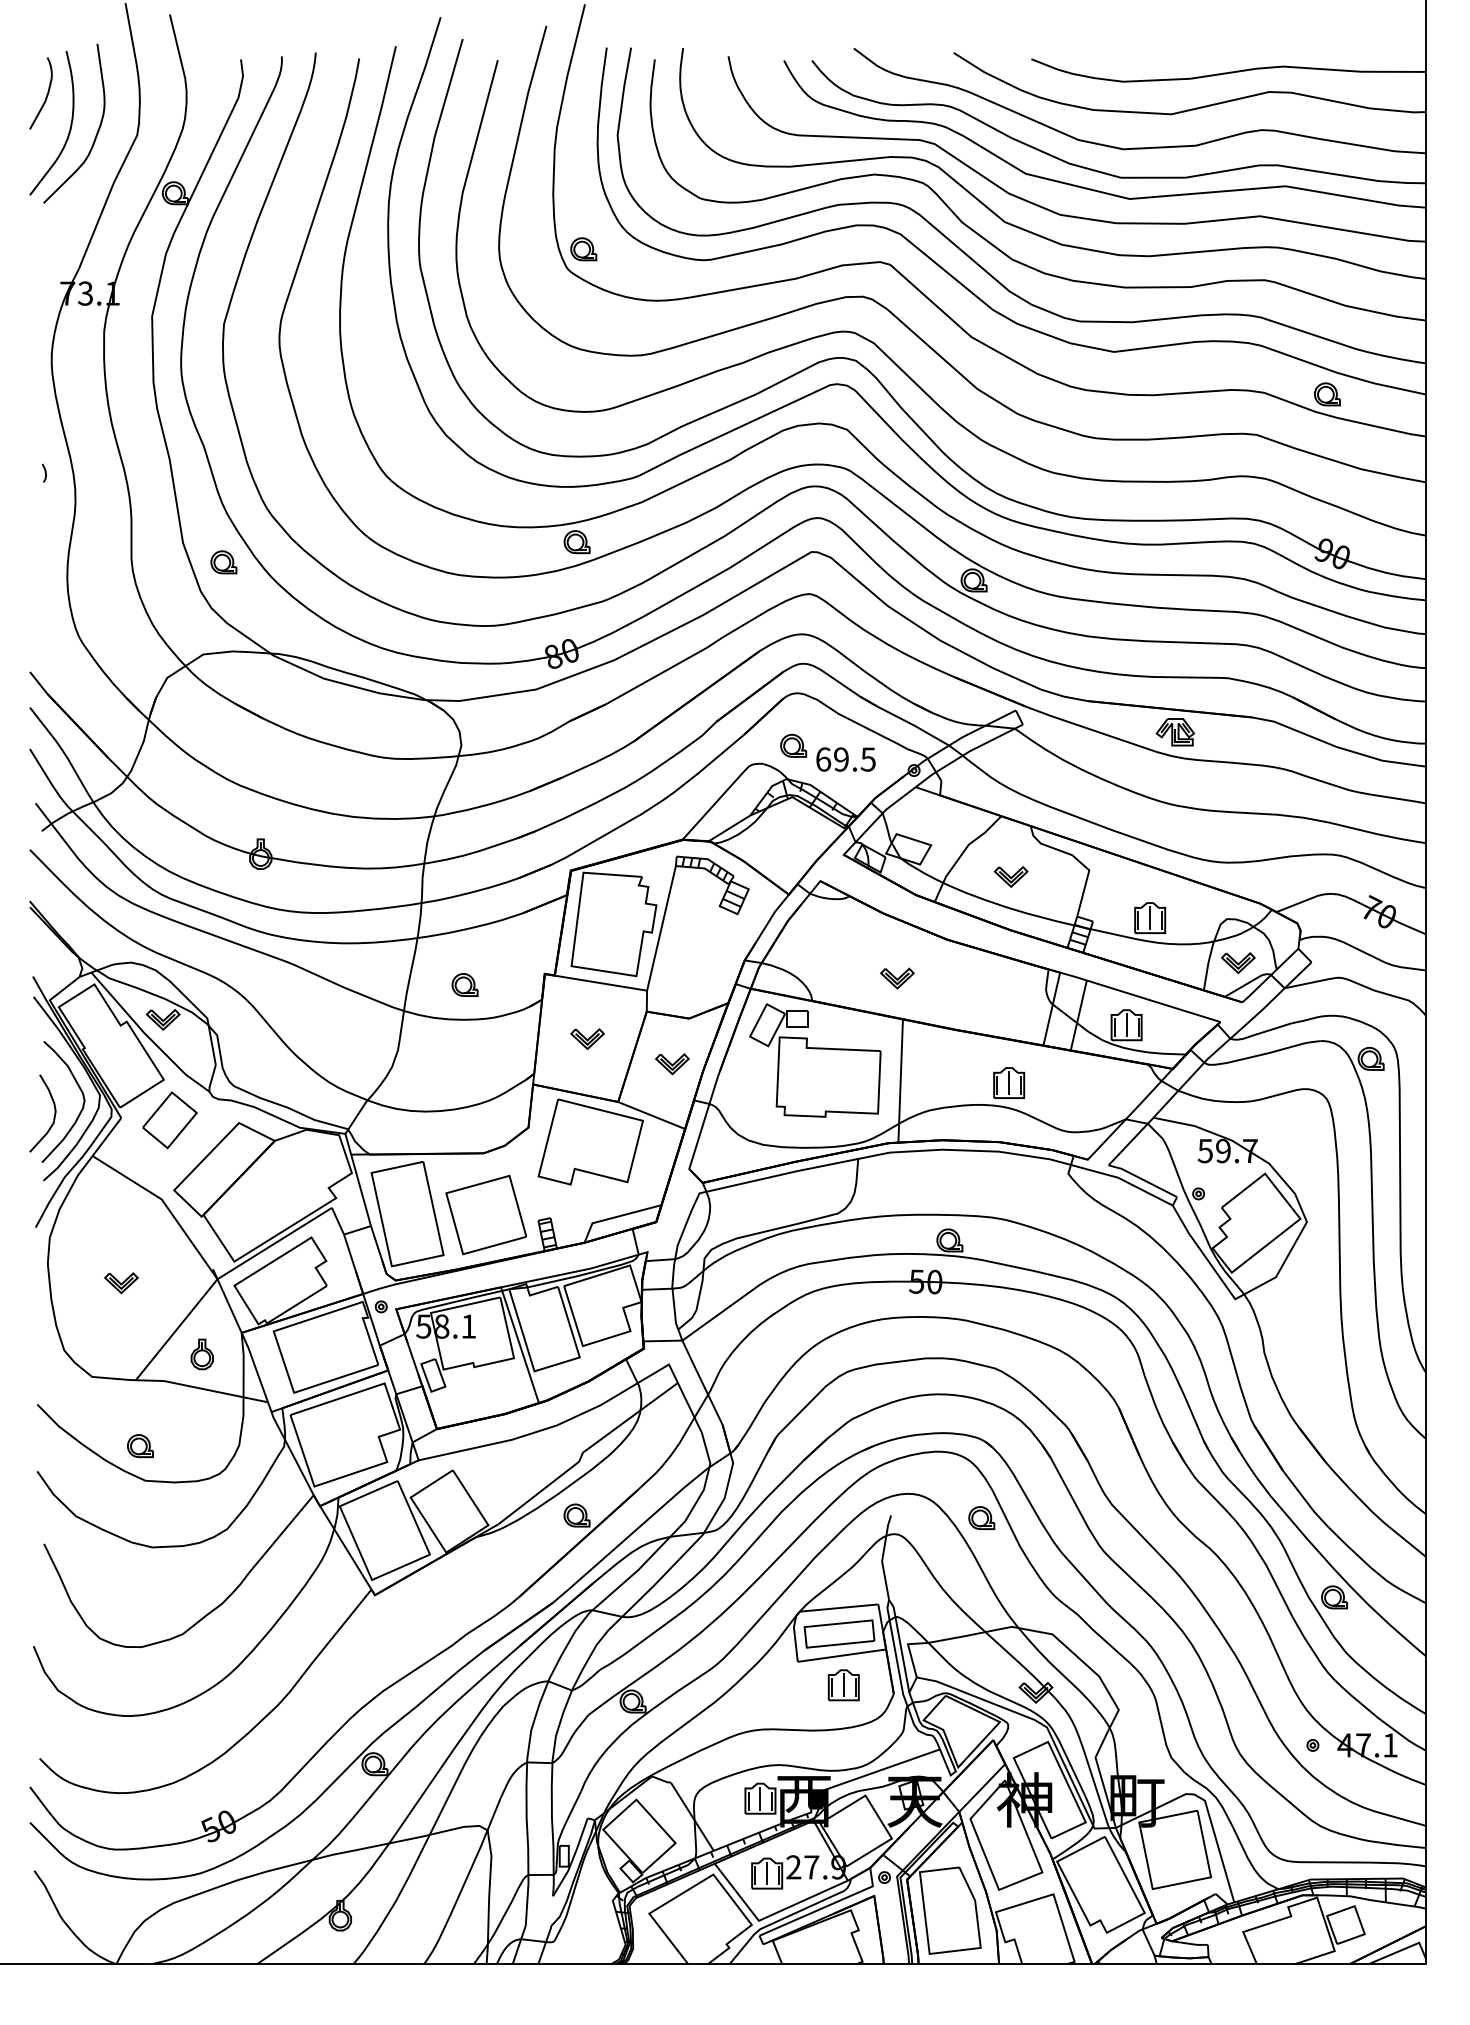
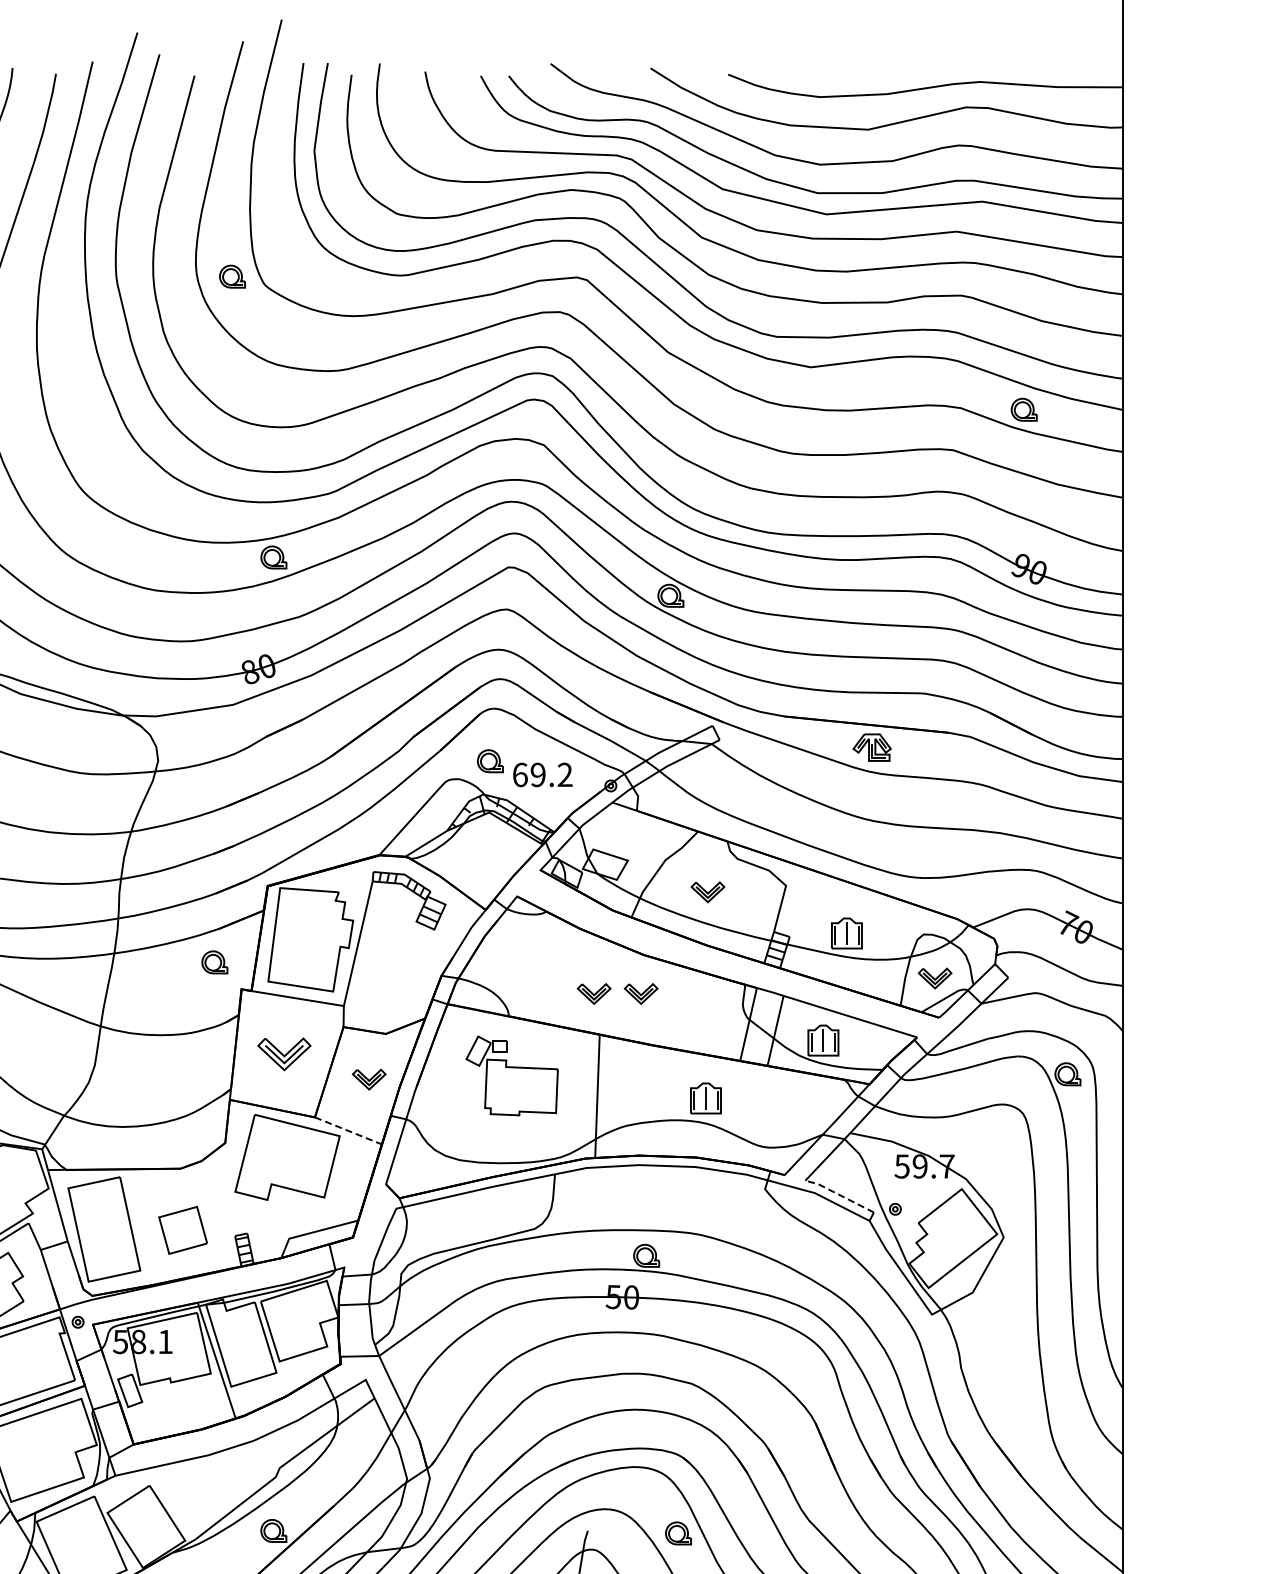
part: (583, 249) -> (232, 276), moved
text: (867, 759) -> (564, 774), 69.5 -> 69.2
part: (944, 978) -> (641, 993), added
part: (464, 984) -> (214, 961), moved
part: (587, 1039) -> (284, 1054), size x1.6
part: (815, 1060) -> (512, 1075), size x0.7
line: (652, 1115) -> (349, 1130), solid -> dashed
line: (1142, 1179) -> (839, 1194), solid -> dashed
part: (486, 1214) -> (183, 1229), size x0.6

